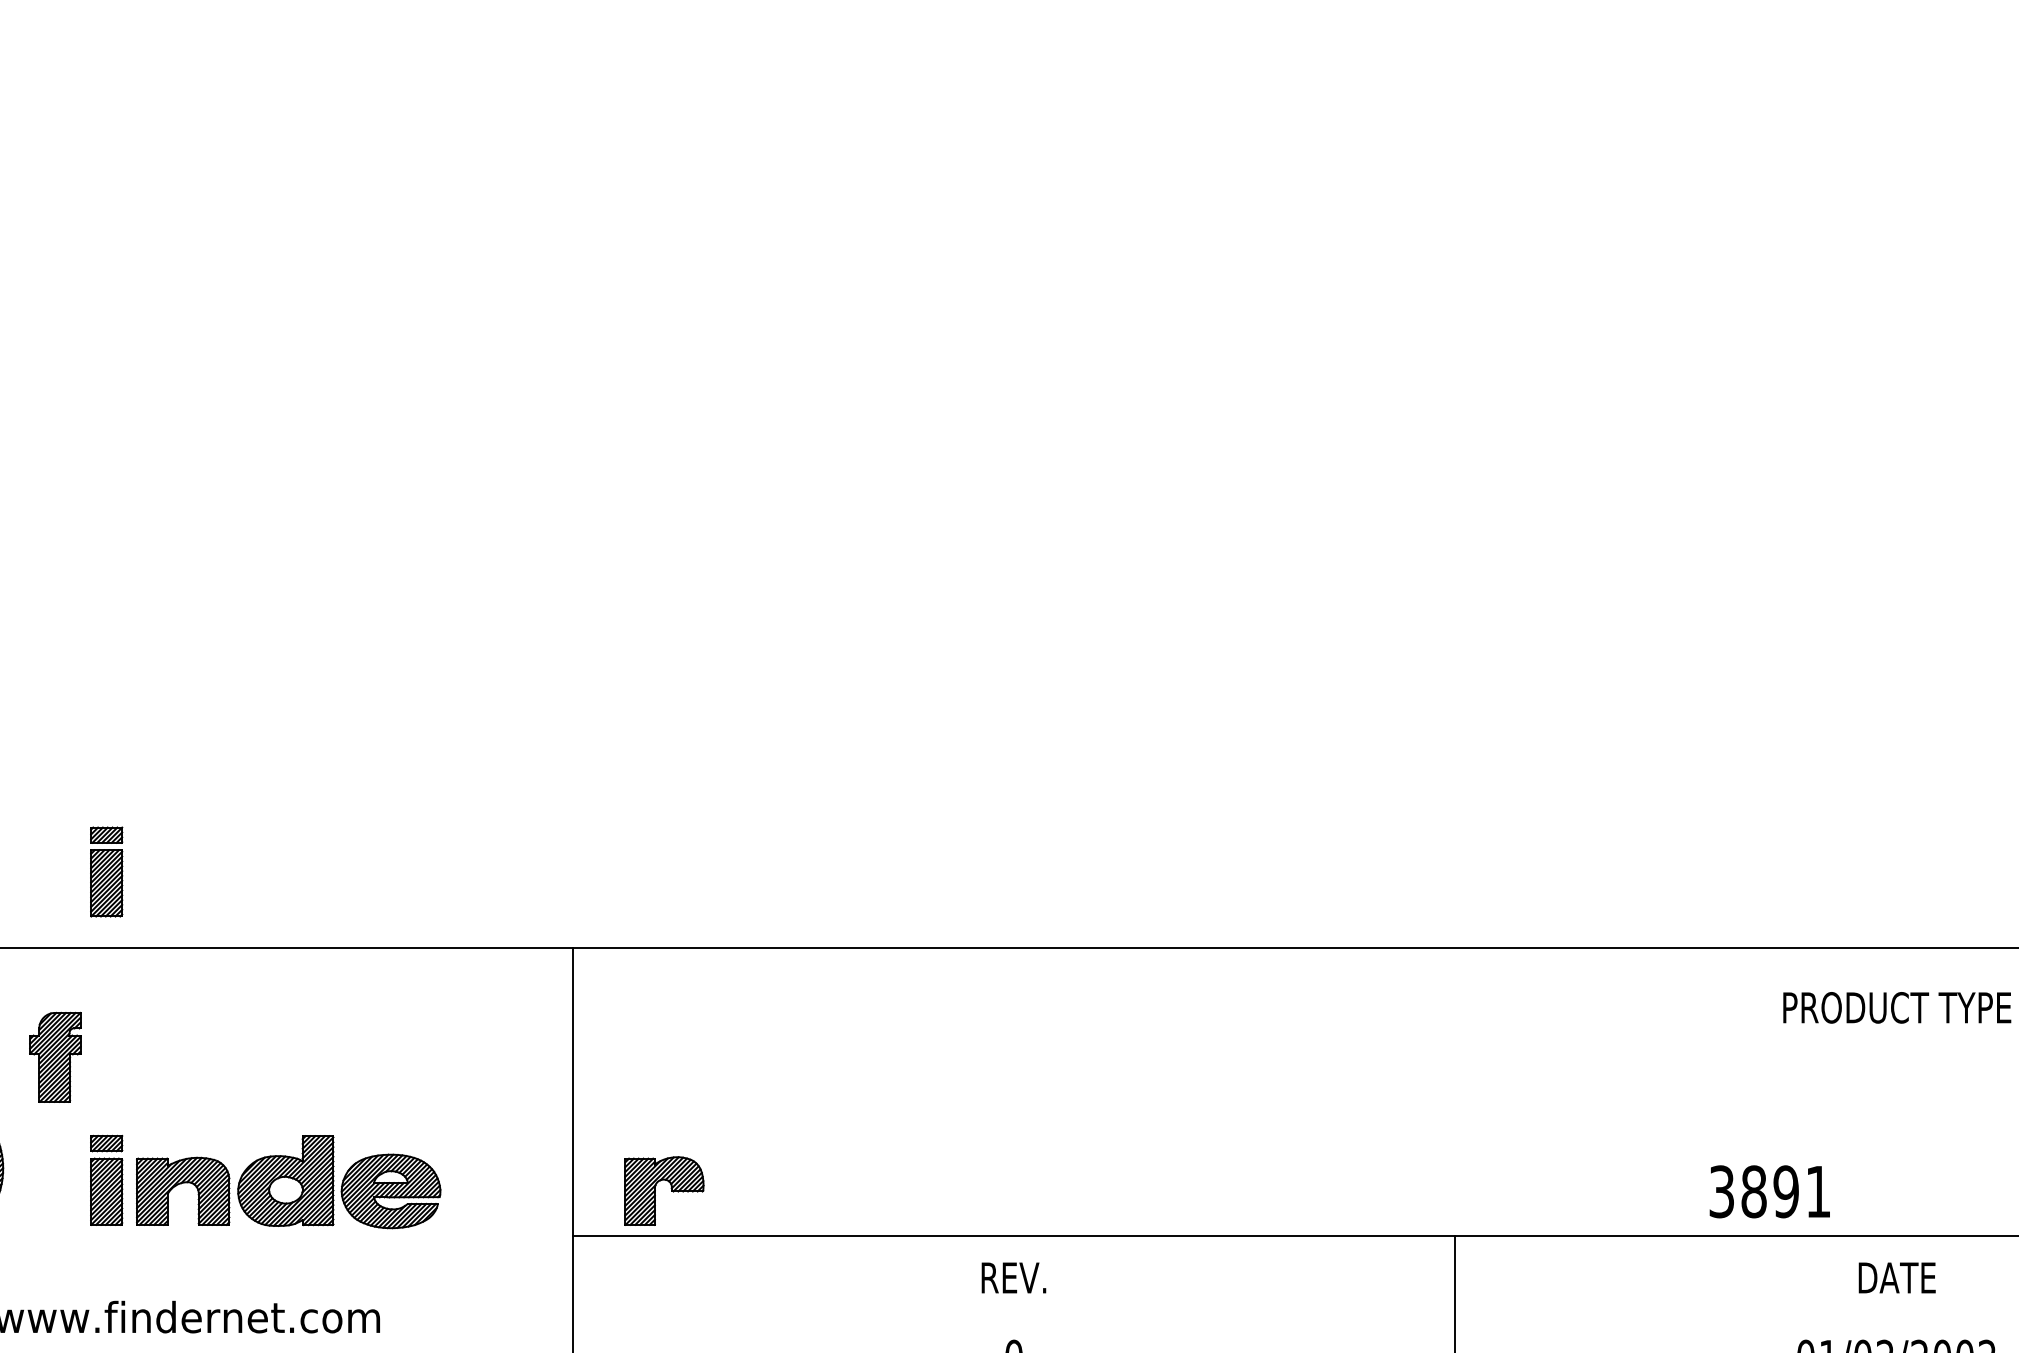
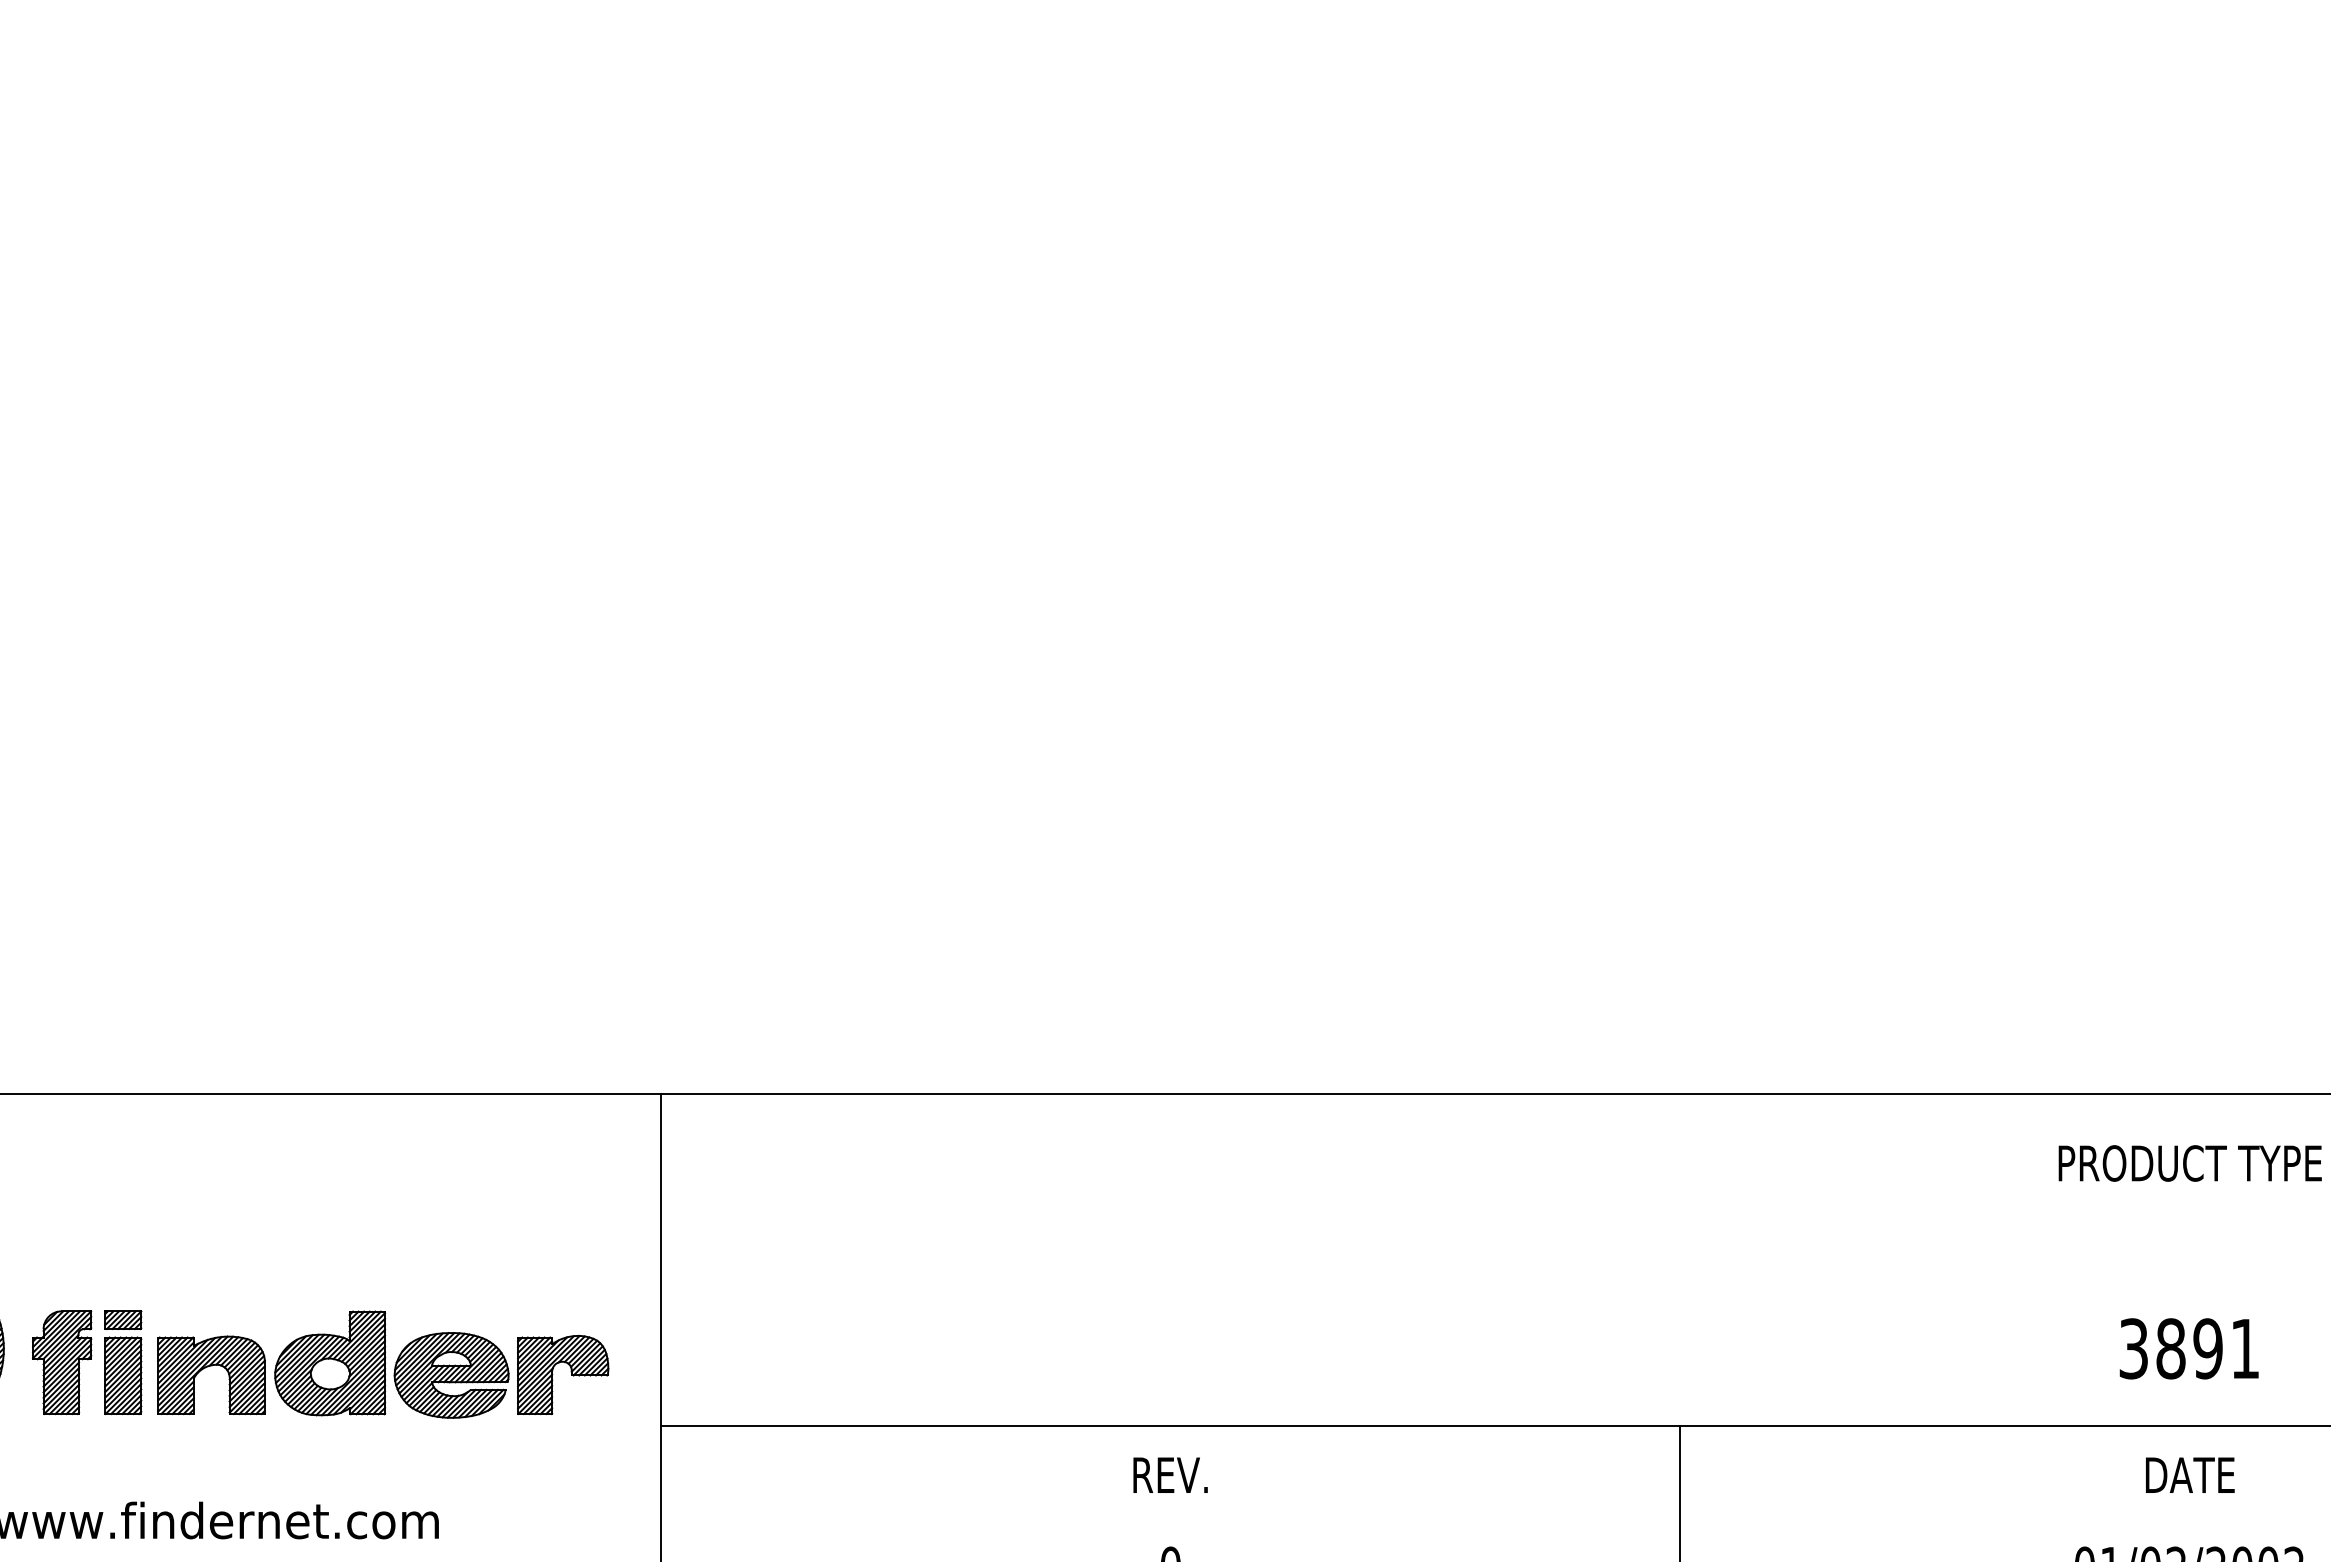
part: (106, 871) -> (123, 1006), removed
part: (55, 1057) -> (62, 1362), moved
part: (670, 1188) -> (570, 1371), moved
text: (1769, 1191) -> (2188, 1348), moved

